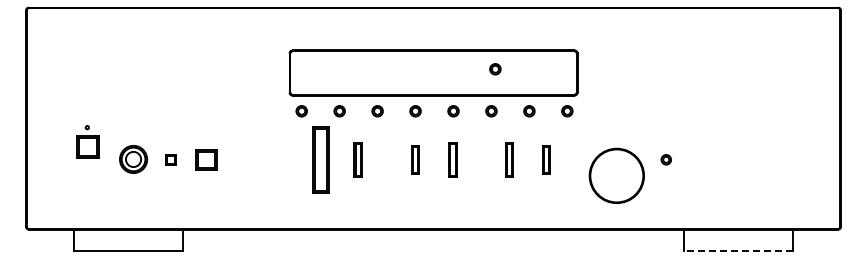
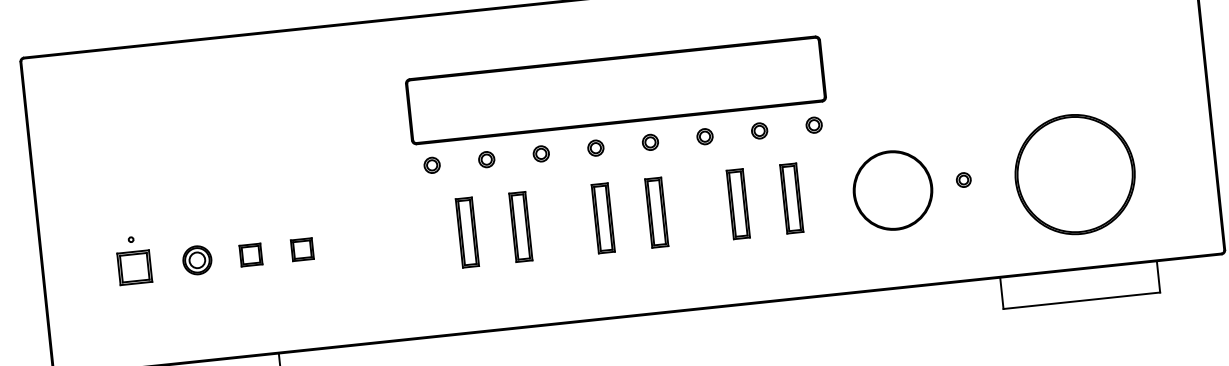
part: (495, 69) -> (704, 75), removed
part: (87, 141) -> (133, 259), moved
part: (132, 159) -> (196, 260), size x0.71
part: (170, 159) -> (250, 254), size x1.43
part: (206, 159) -> (302, 249), size x0.71
part: (321, 159) -> (467, 231), size x0.71
part: (358, 159) -> (521, 226), size x1.43
part: (415, 159) -> (603, 217), size x1.67
part: (452, 159) -> (656, 211), size x1.43
part: (509, 159) -> (738, 203), size x1.43
part: (546, 159) -> (791, 197), size x1.67
part: (743, 164) -> (1075, 175), added
circle: (616, 175) -> (892, 190), moved
line: (738, 251) -> (1081, 301), dashed -> solid

